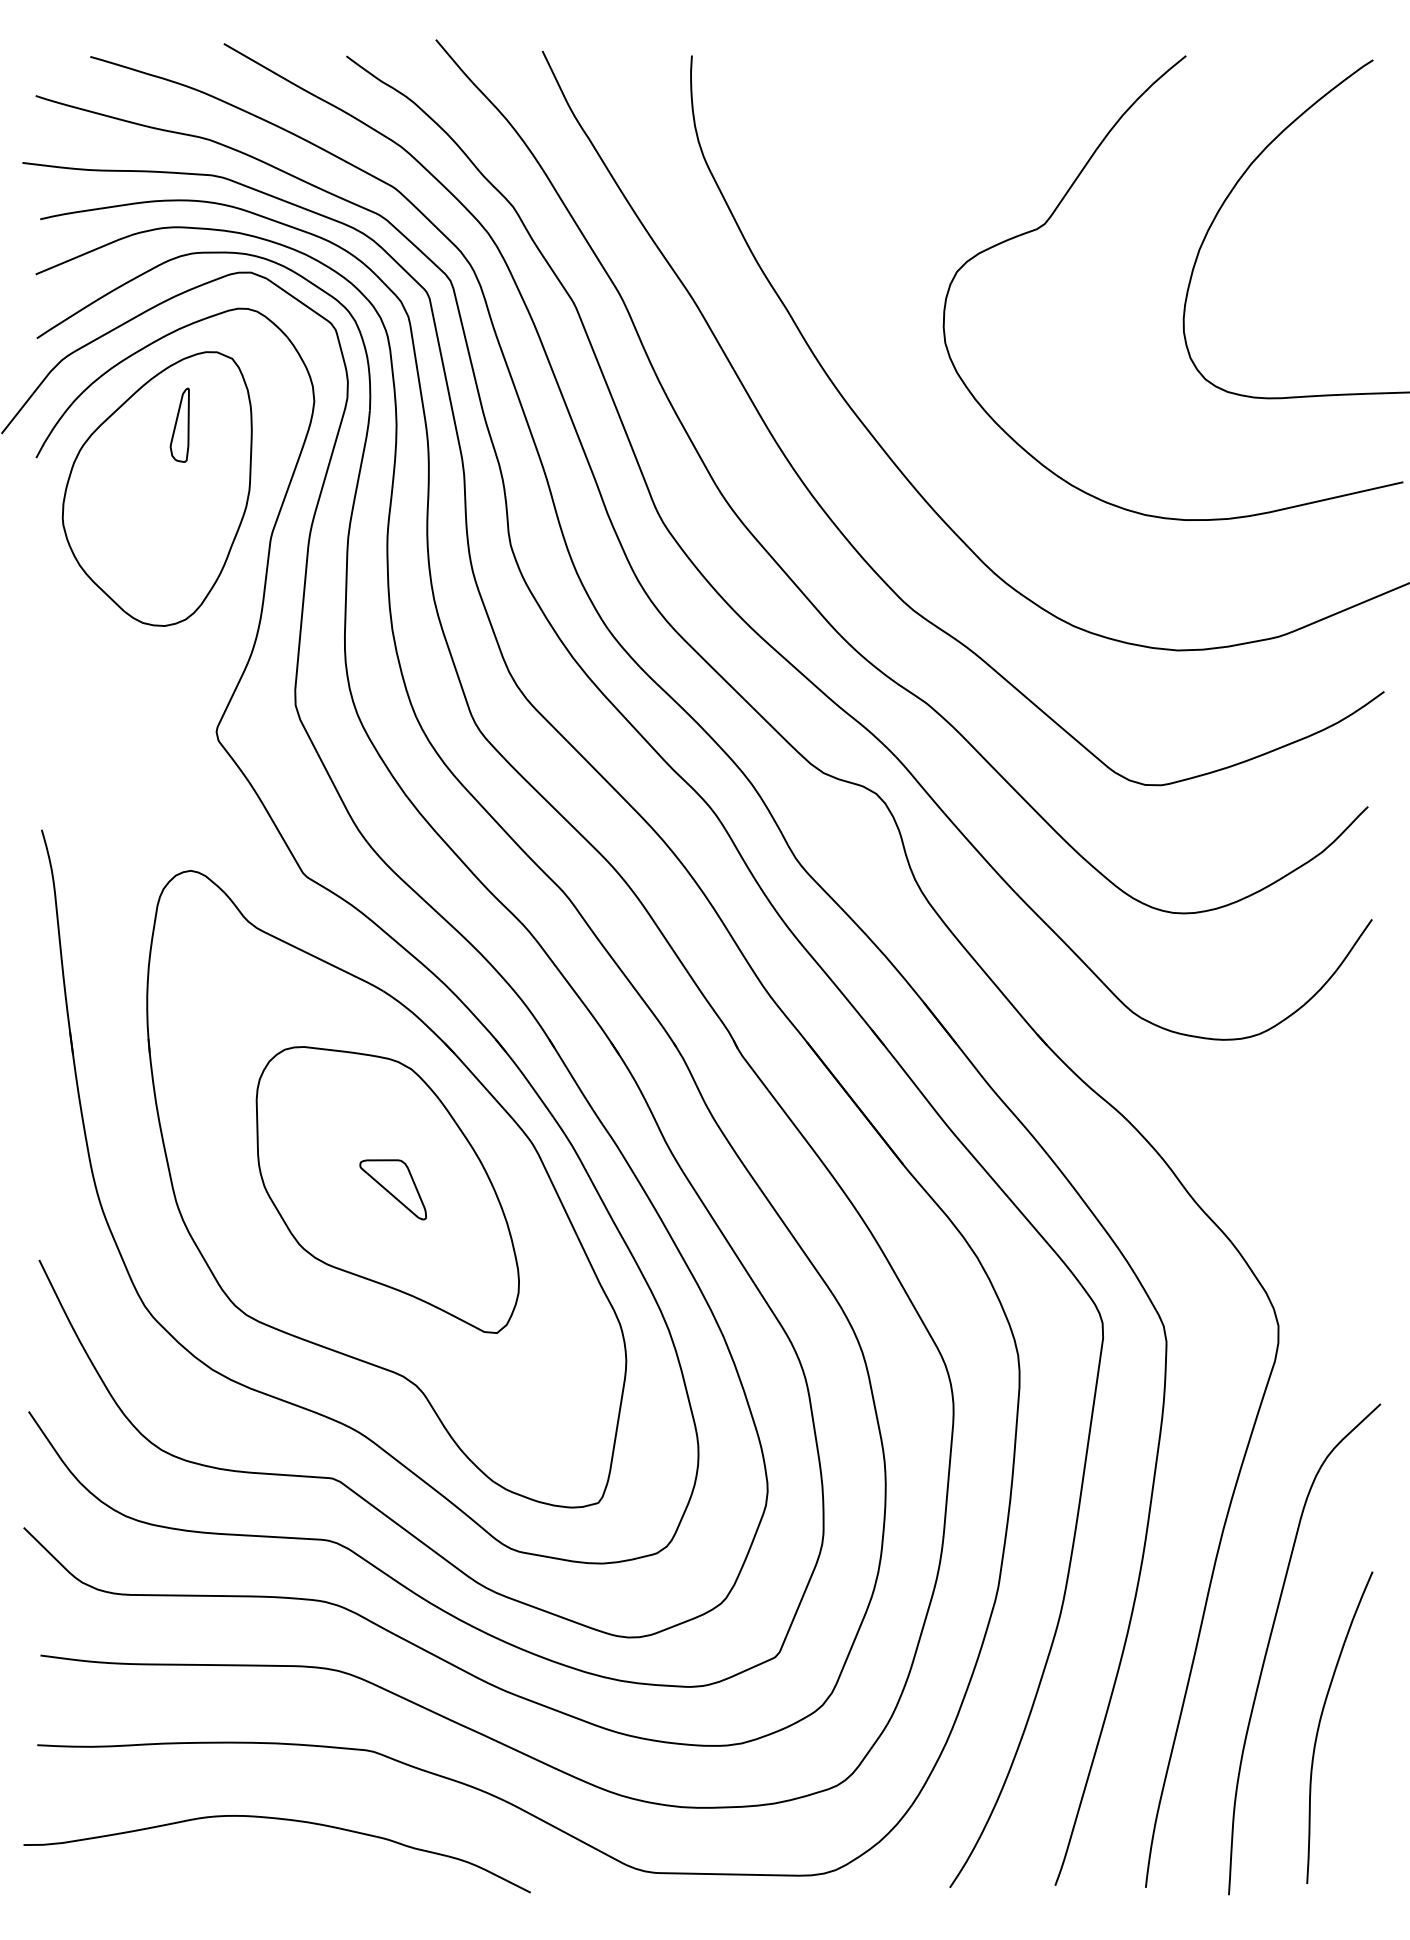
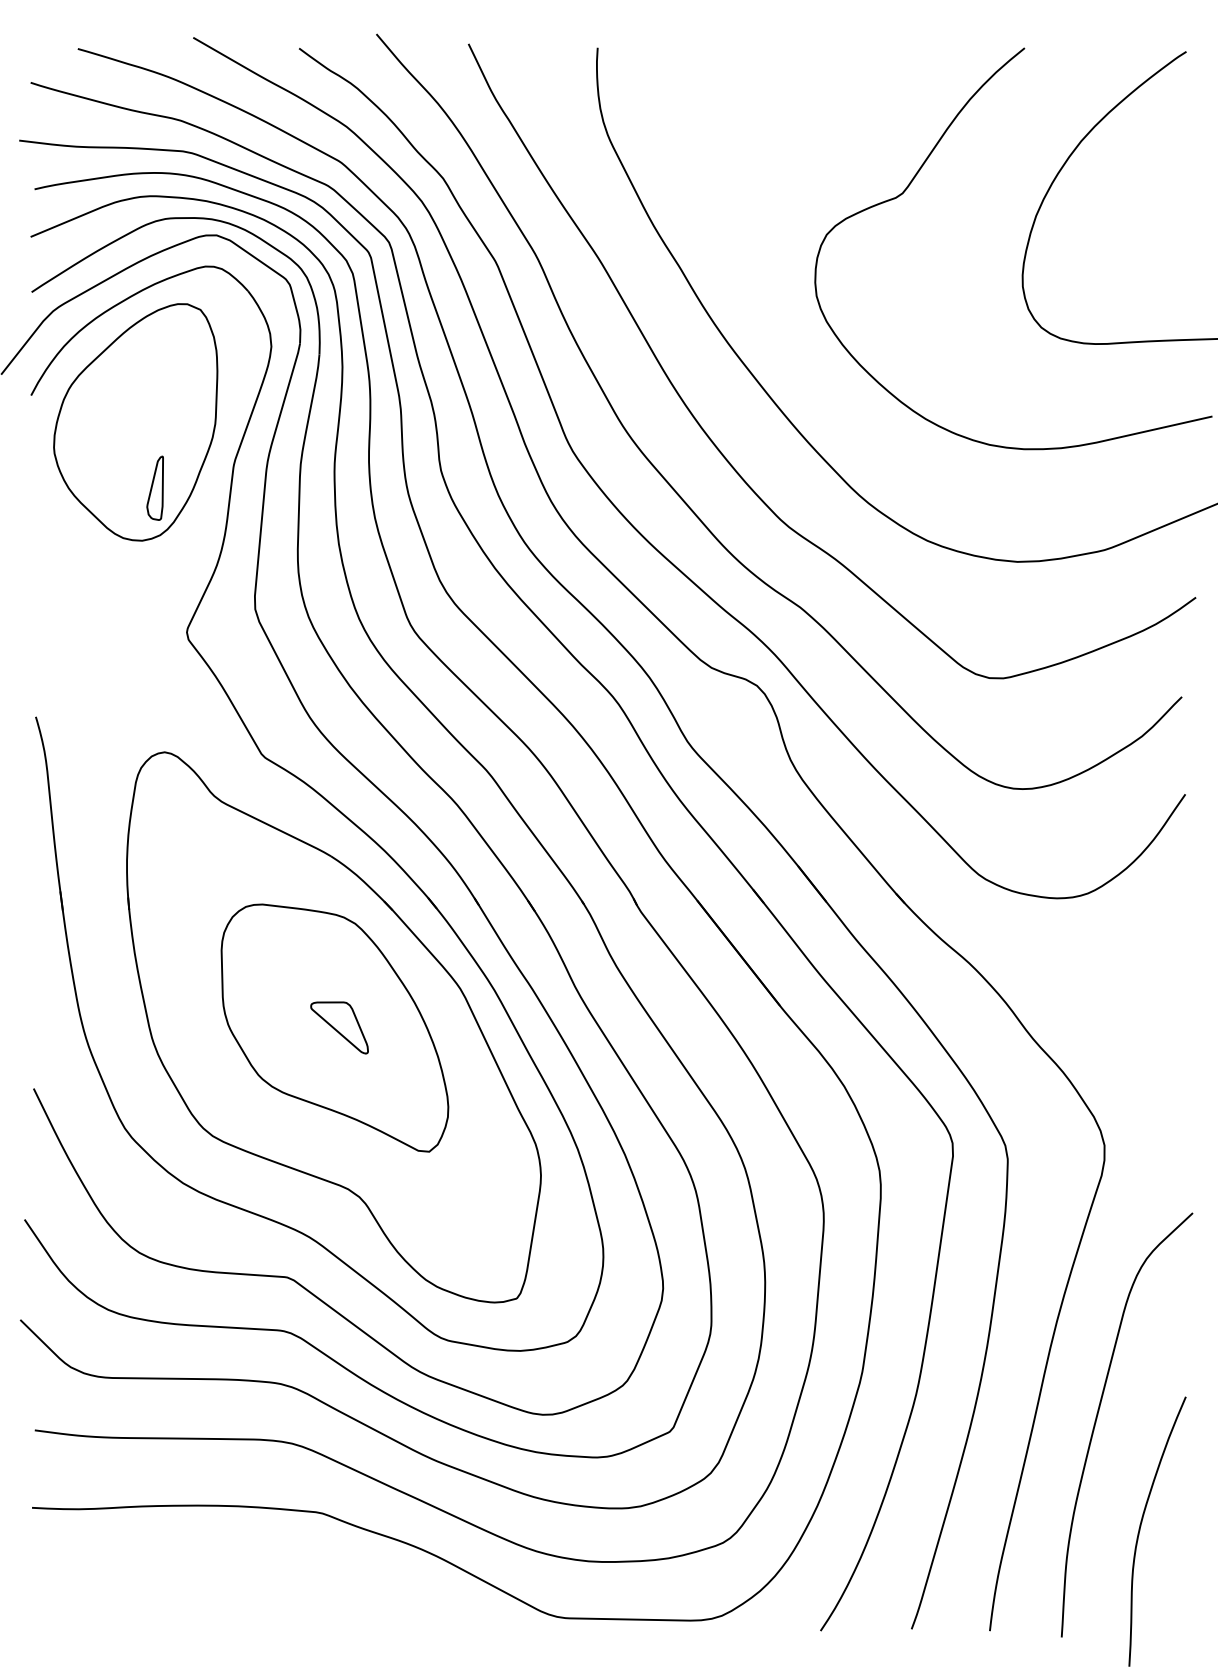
part: (179, 424) -> (154, 487), moved
curve: (1320, 1724) -> (1140, 1528), moved
curve: (283, 1820) -> (244, 1572), removed

